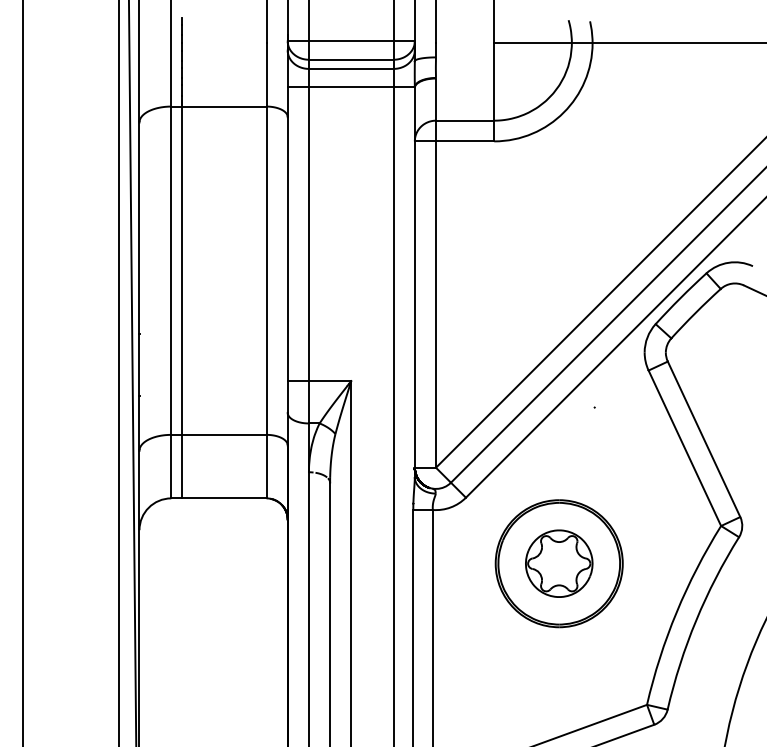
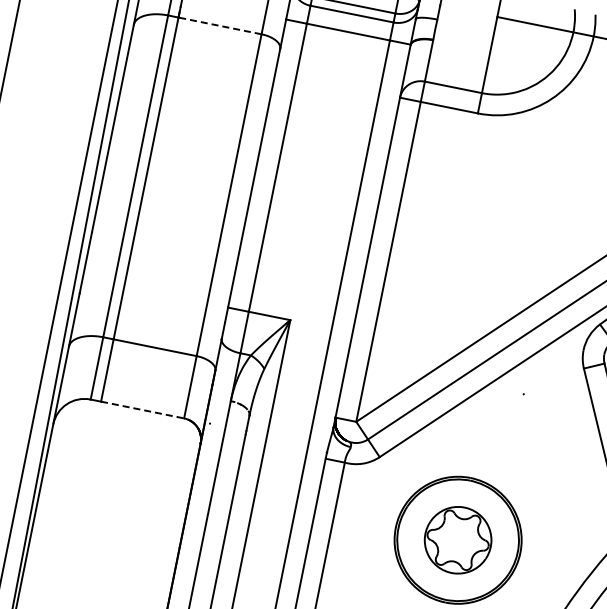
line: (223, 106) -> (219, 25), solid -> dashed
line: (224, 498) -> (142, 410), solid -> dashed

